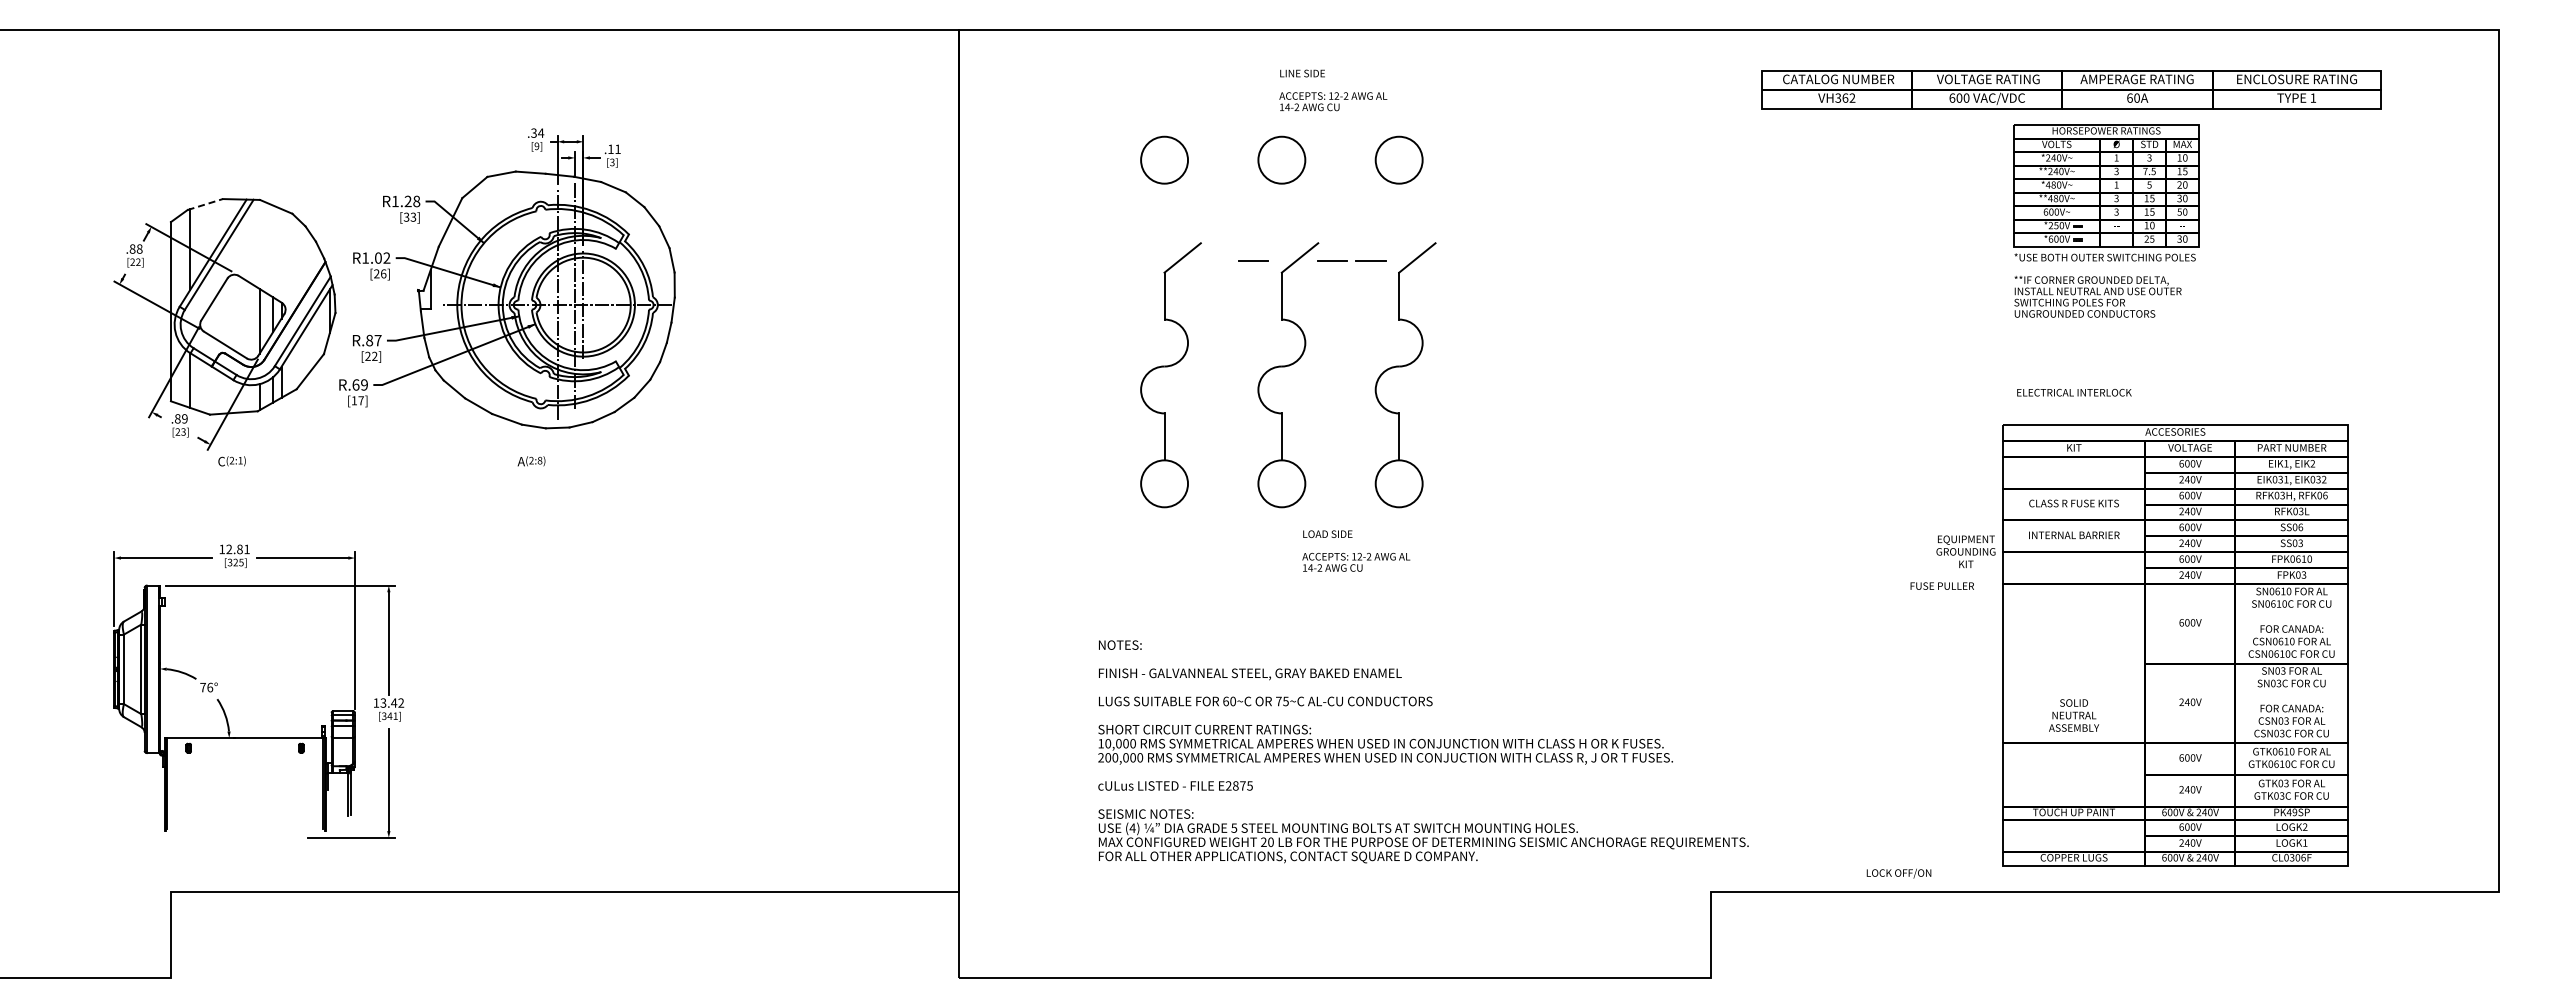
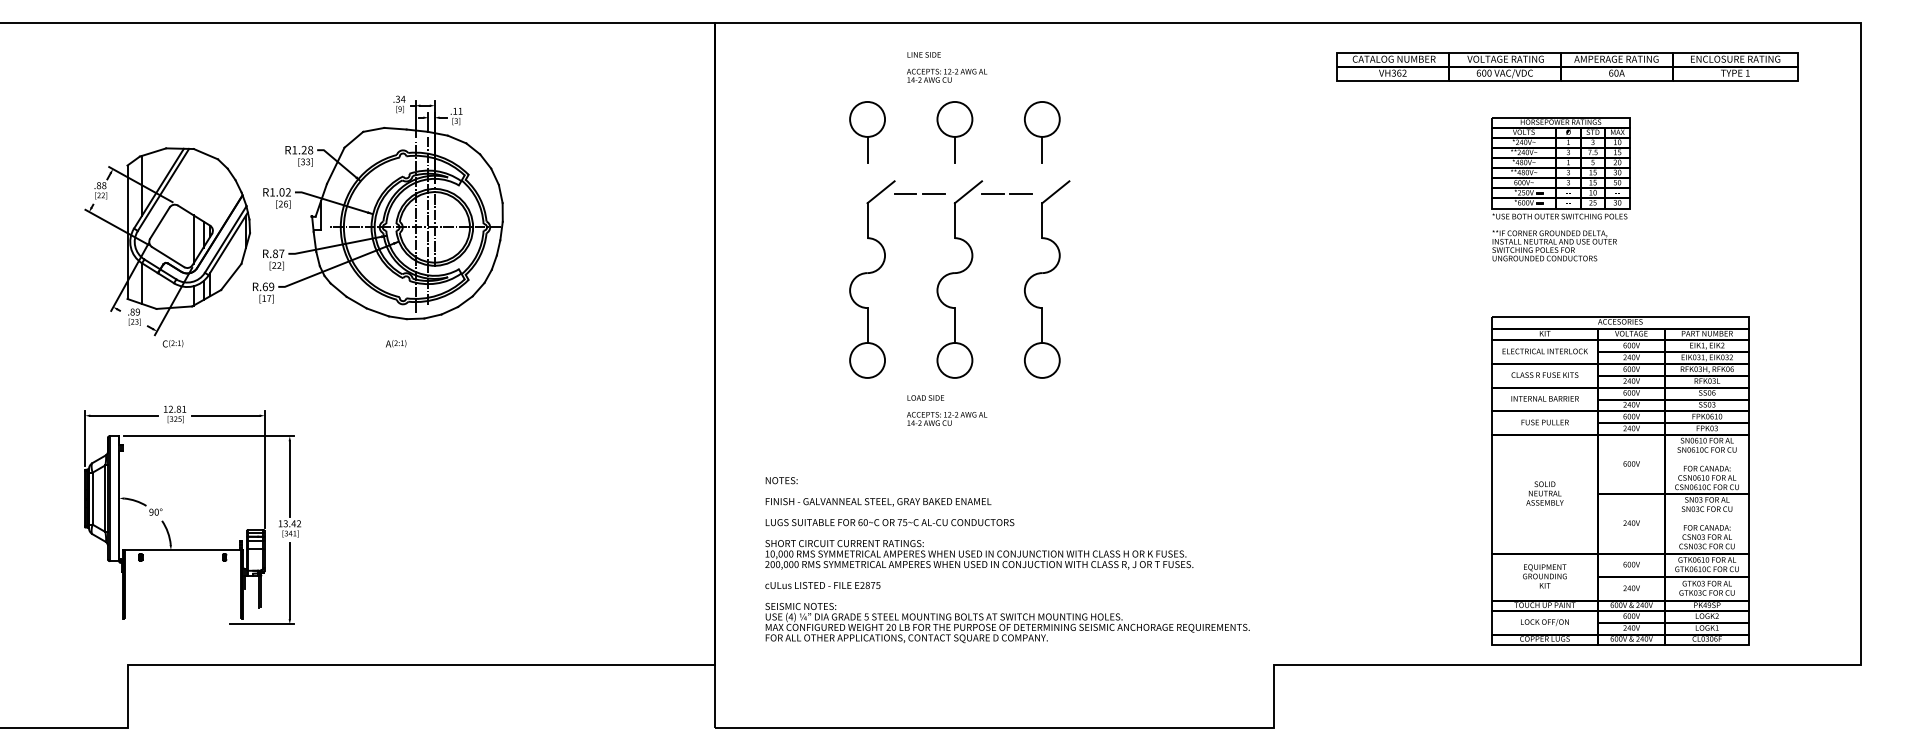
part: (2071, 89) -> (1567, 66), moved
text: (1333, 90) -> (947, 67), moved
line: (1164, 200) -> (867, 149), added
line: (1281, 200) -> (954, 149), added
line: (1399, 200) -> (1042, 149), added
line: (205, 204) -> (153, 152), dashed -> solid
part: (2106, 220) -> (1560, 188), moved
line: (1215, 260) -> (905, 194), added
text: (2074, 392) -> (1545, 351), moved
text: (539, 460) -> (402, 343), (2:8) -> (2:1)
text: (1356, 550) -> (947, 410), moved
text: (1965, 551) -> (1544, 576), moved
text: (1941, 585) -> (1544, 422), moved
text: (206, 687) -> (153, 512), 76° -> 90°
text: (2073, 715) -> (1544, 493), moved
text: (1423, 751) -> (1007, 559), moved
text: (1898, 873) -> (1544, 622), moved

